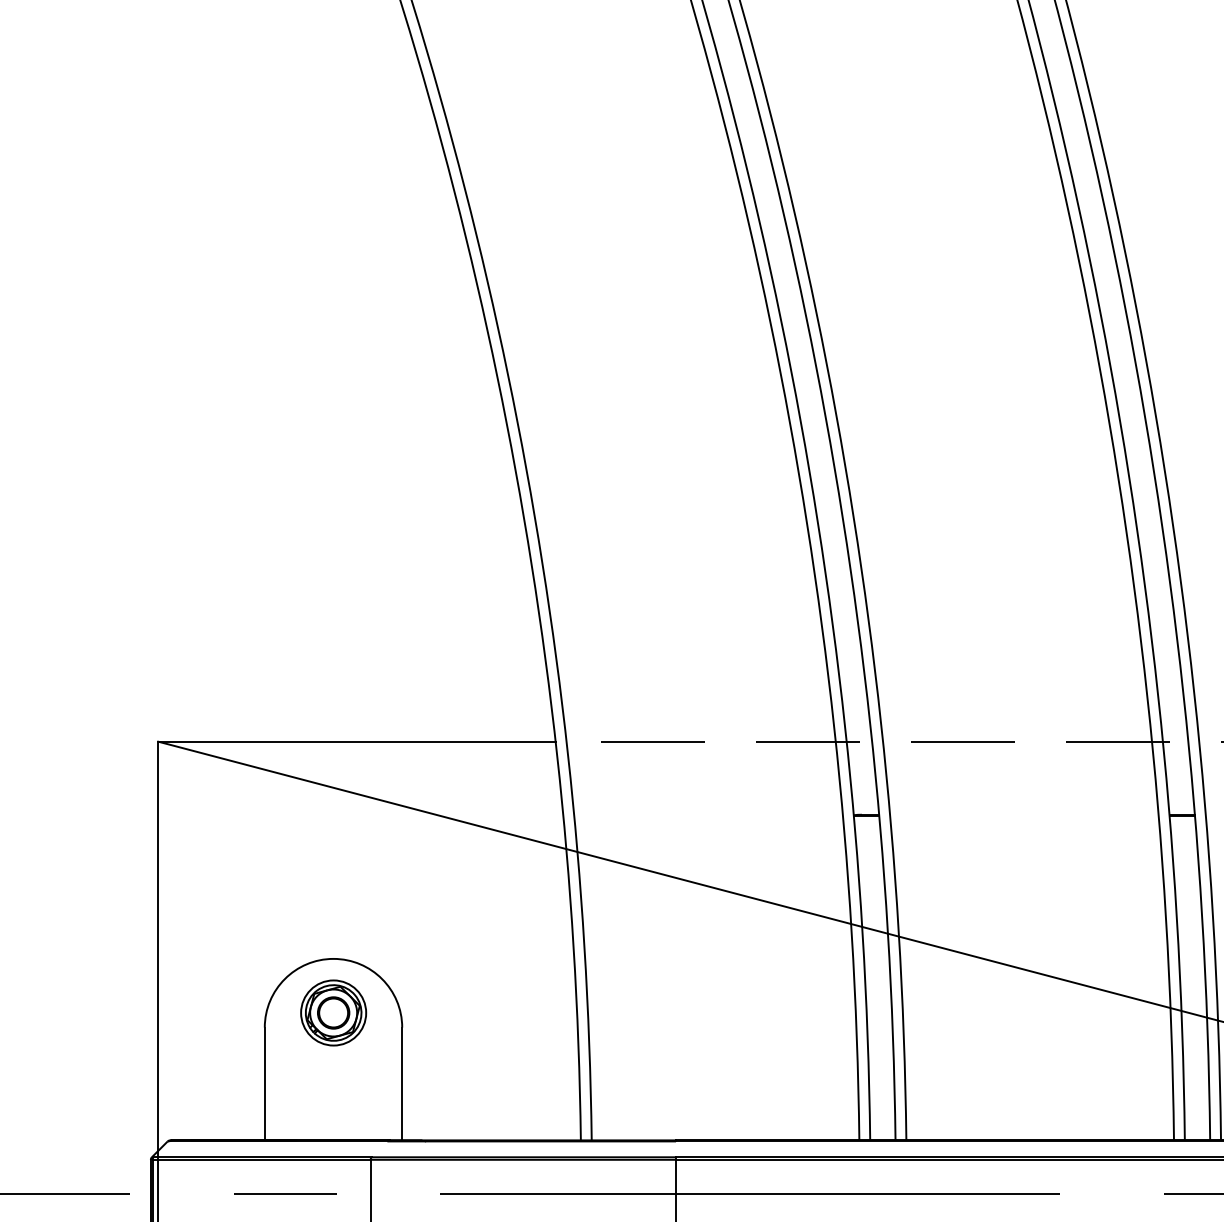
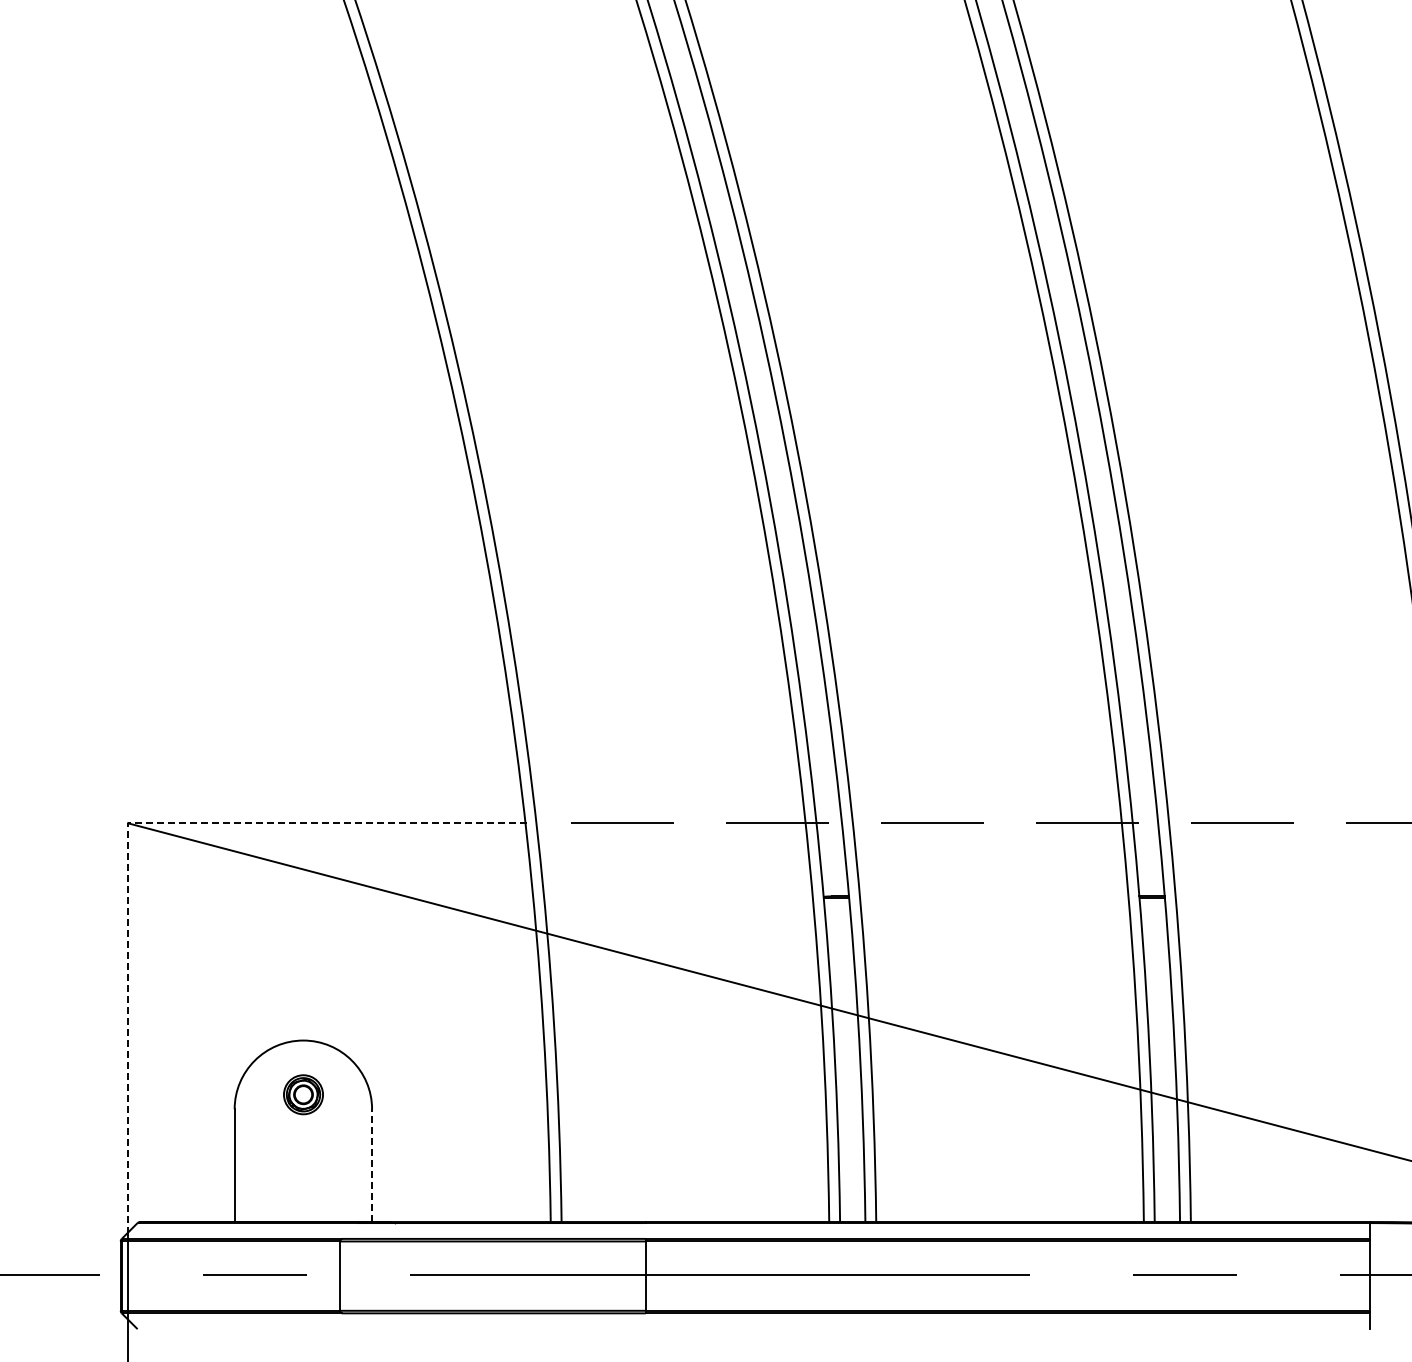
line: (158, 745) -> (128, 827), solid -> dashed
part: (333, 1012) -> (303, 1094), size x0.6
line: (402, 1083) -> (372, 1165), solid -> dashed

